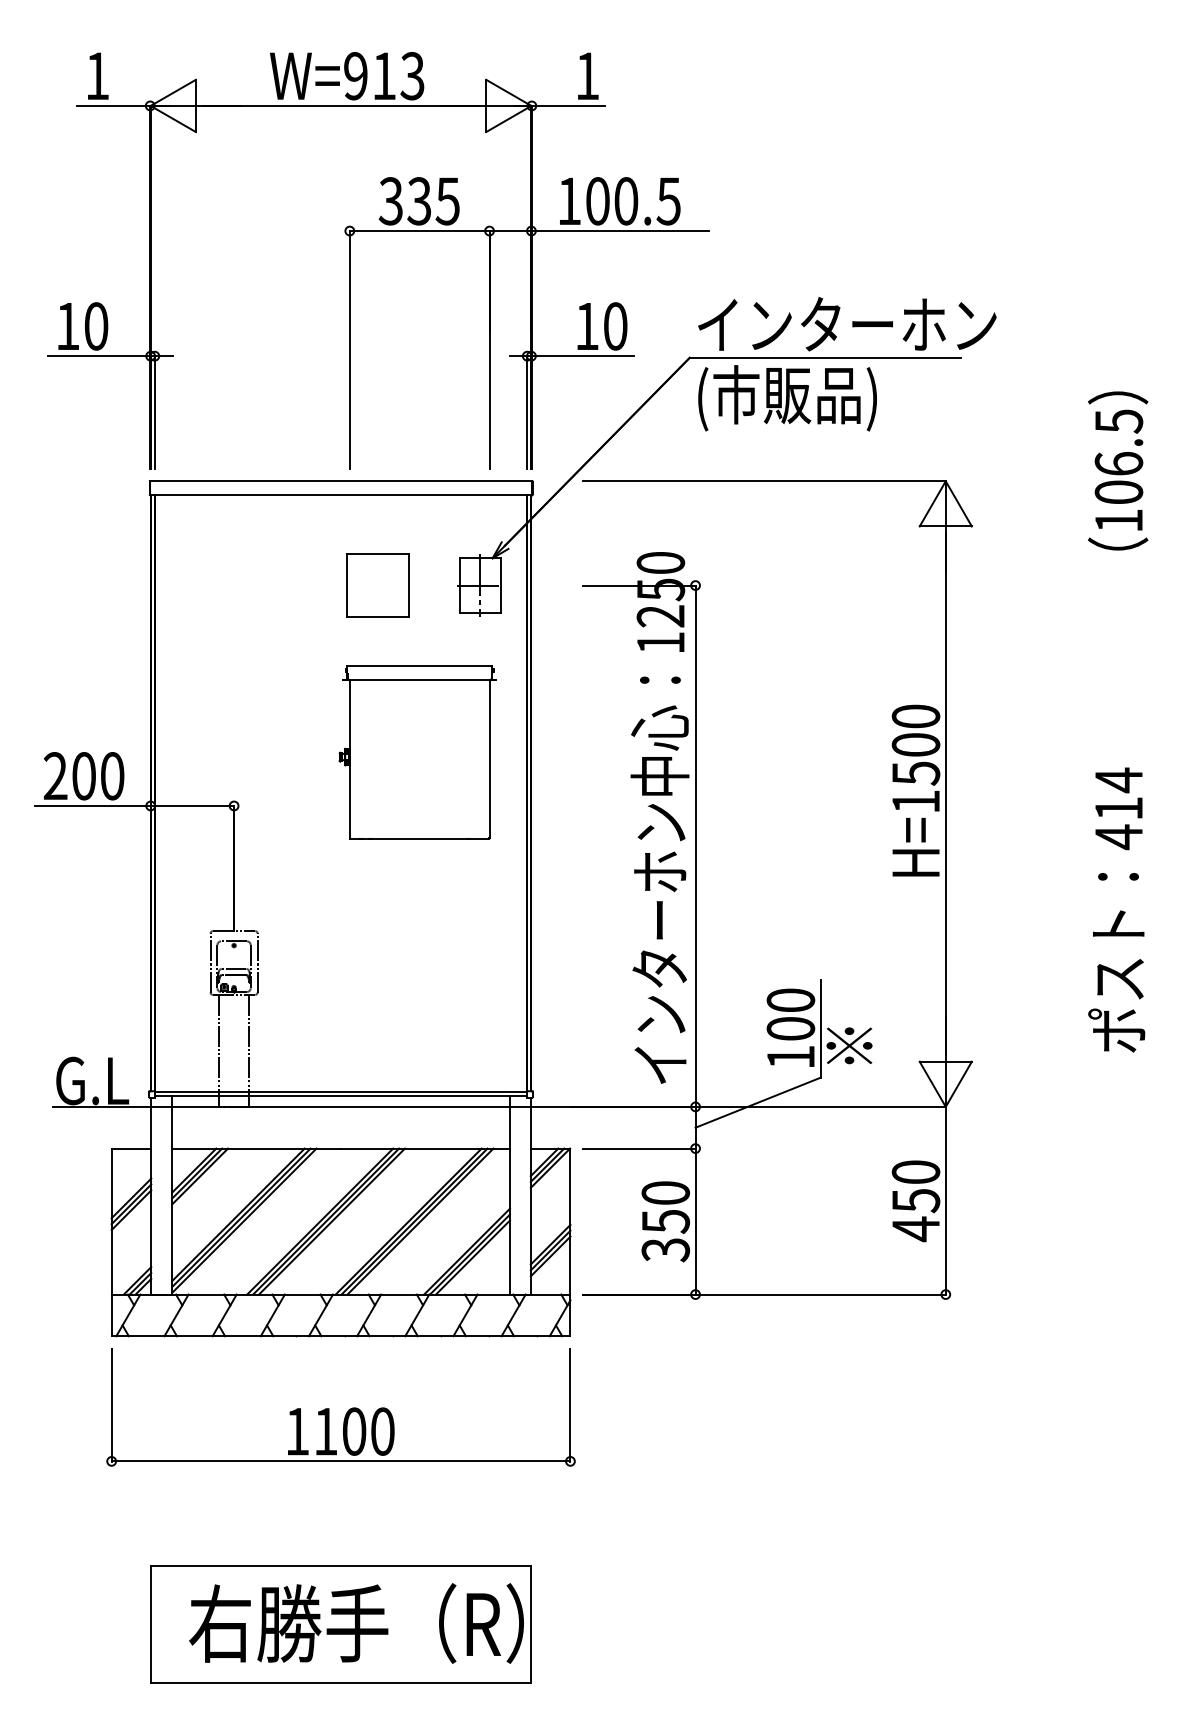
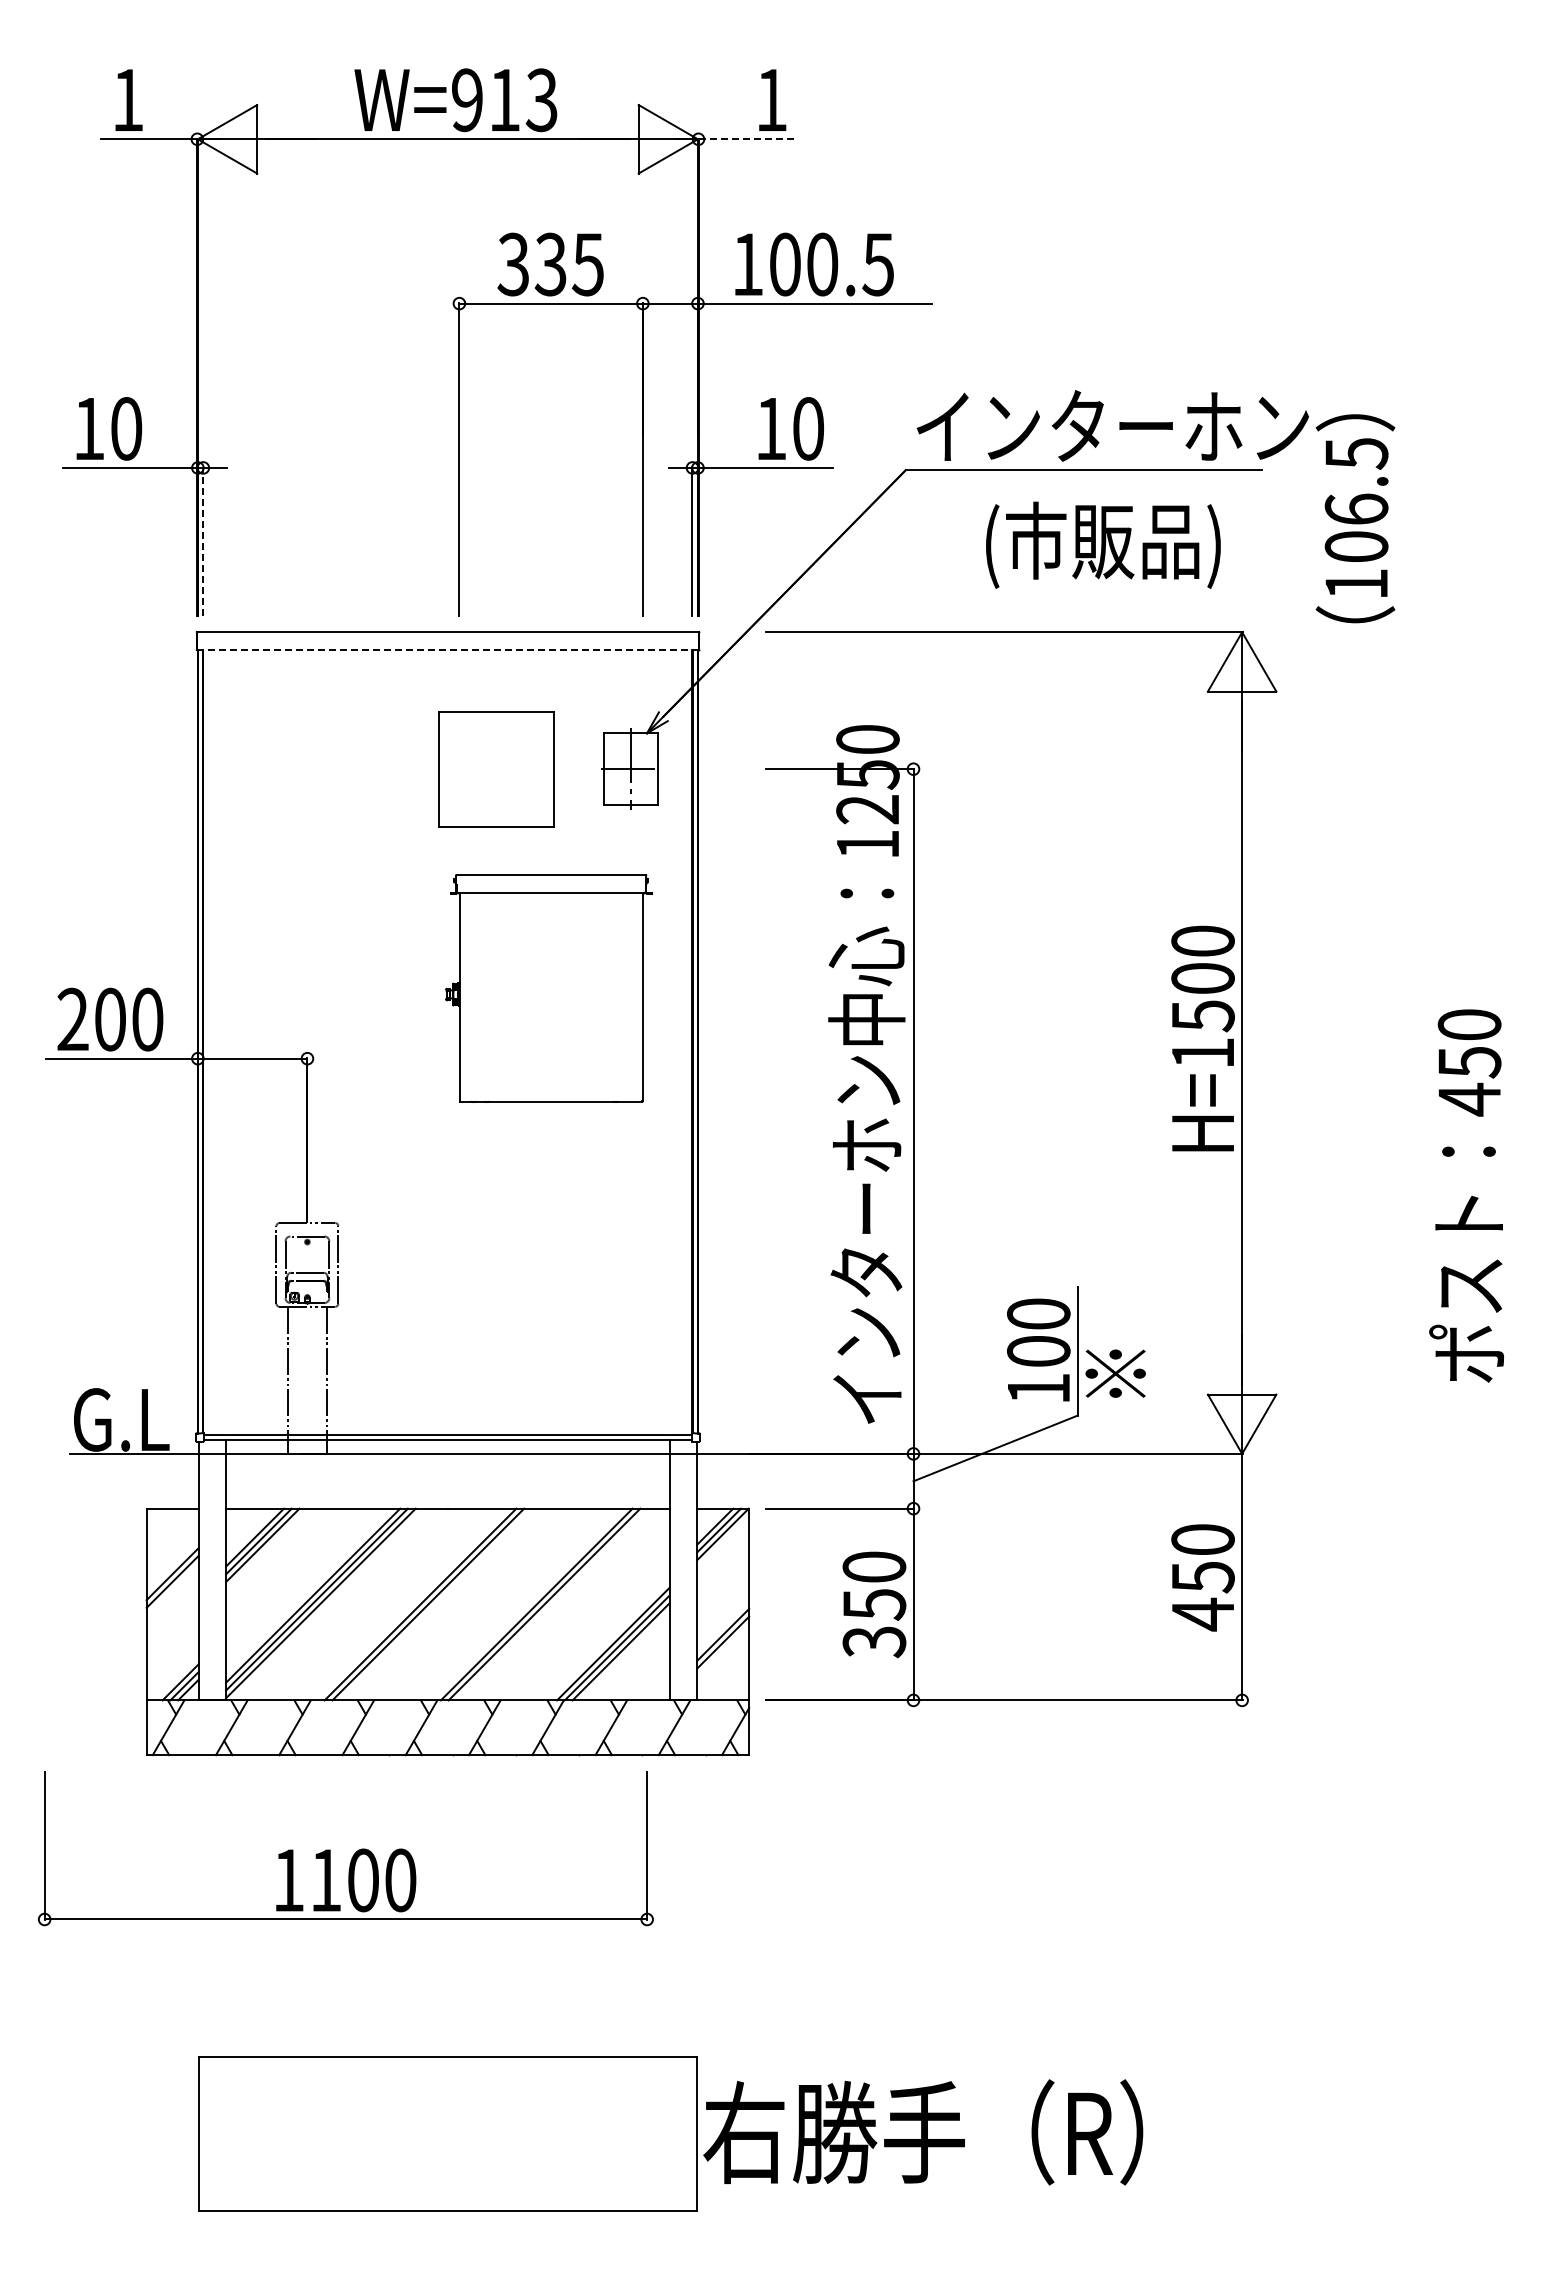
line: (568, 106) -> (746, 139), solid -> dashed
text: (787, 397) -> (1103, 544), moved
line: (154, 412) -> (203, 541), solid -> dashed
text: (1118, 470) -> (1355, 518), moved
line: (340, 494) -> (447, 649), solid -> dashed
part: (378, 585) -> (496, 768), size x1.4
text: (1118, 794) -> (1469, 1043), 414 -> 450
line: (131, 1210) -> (172, 1589), removed
line: (331, 1221) -> (435, 1604), removed
line: (420, 1221) -> (552, 1604), removed
line: (550, 1256) -> (723, 1650), removed
part: (346, 1411) -> (353, 1854), moved
text: (356, 1623) -> (923, 2132), moved

